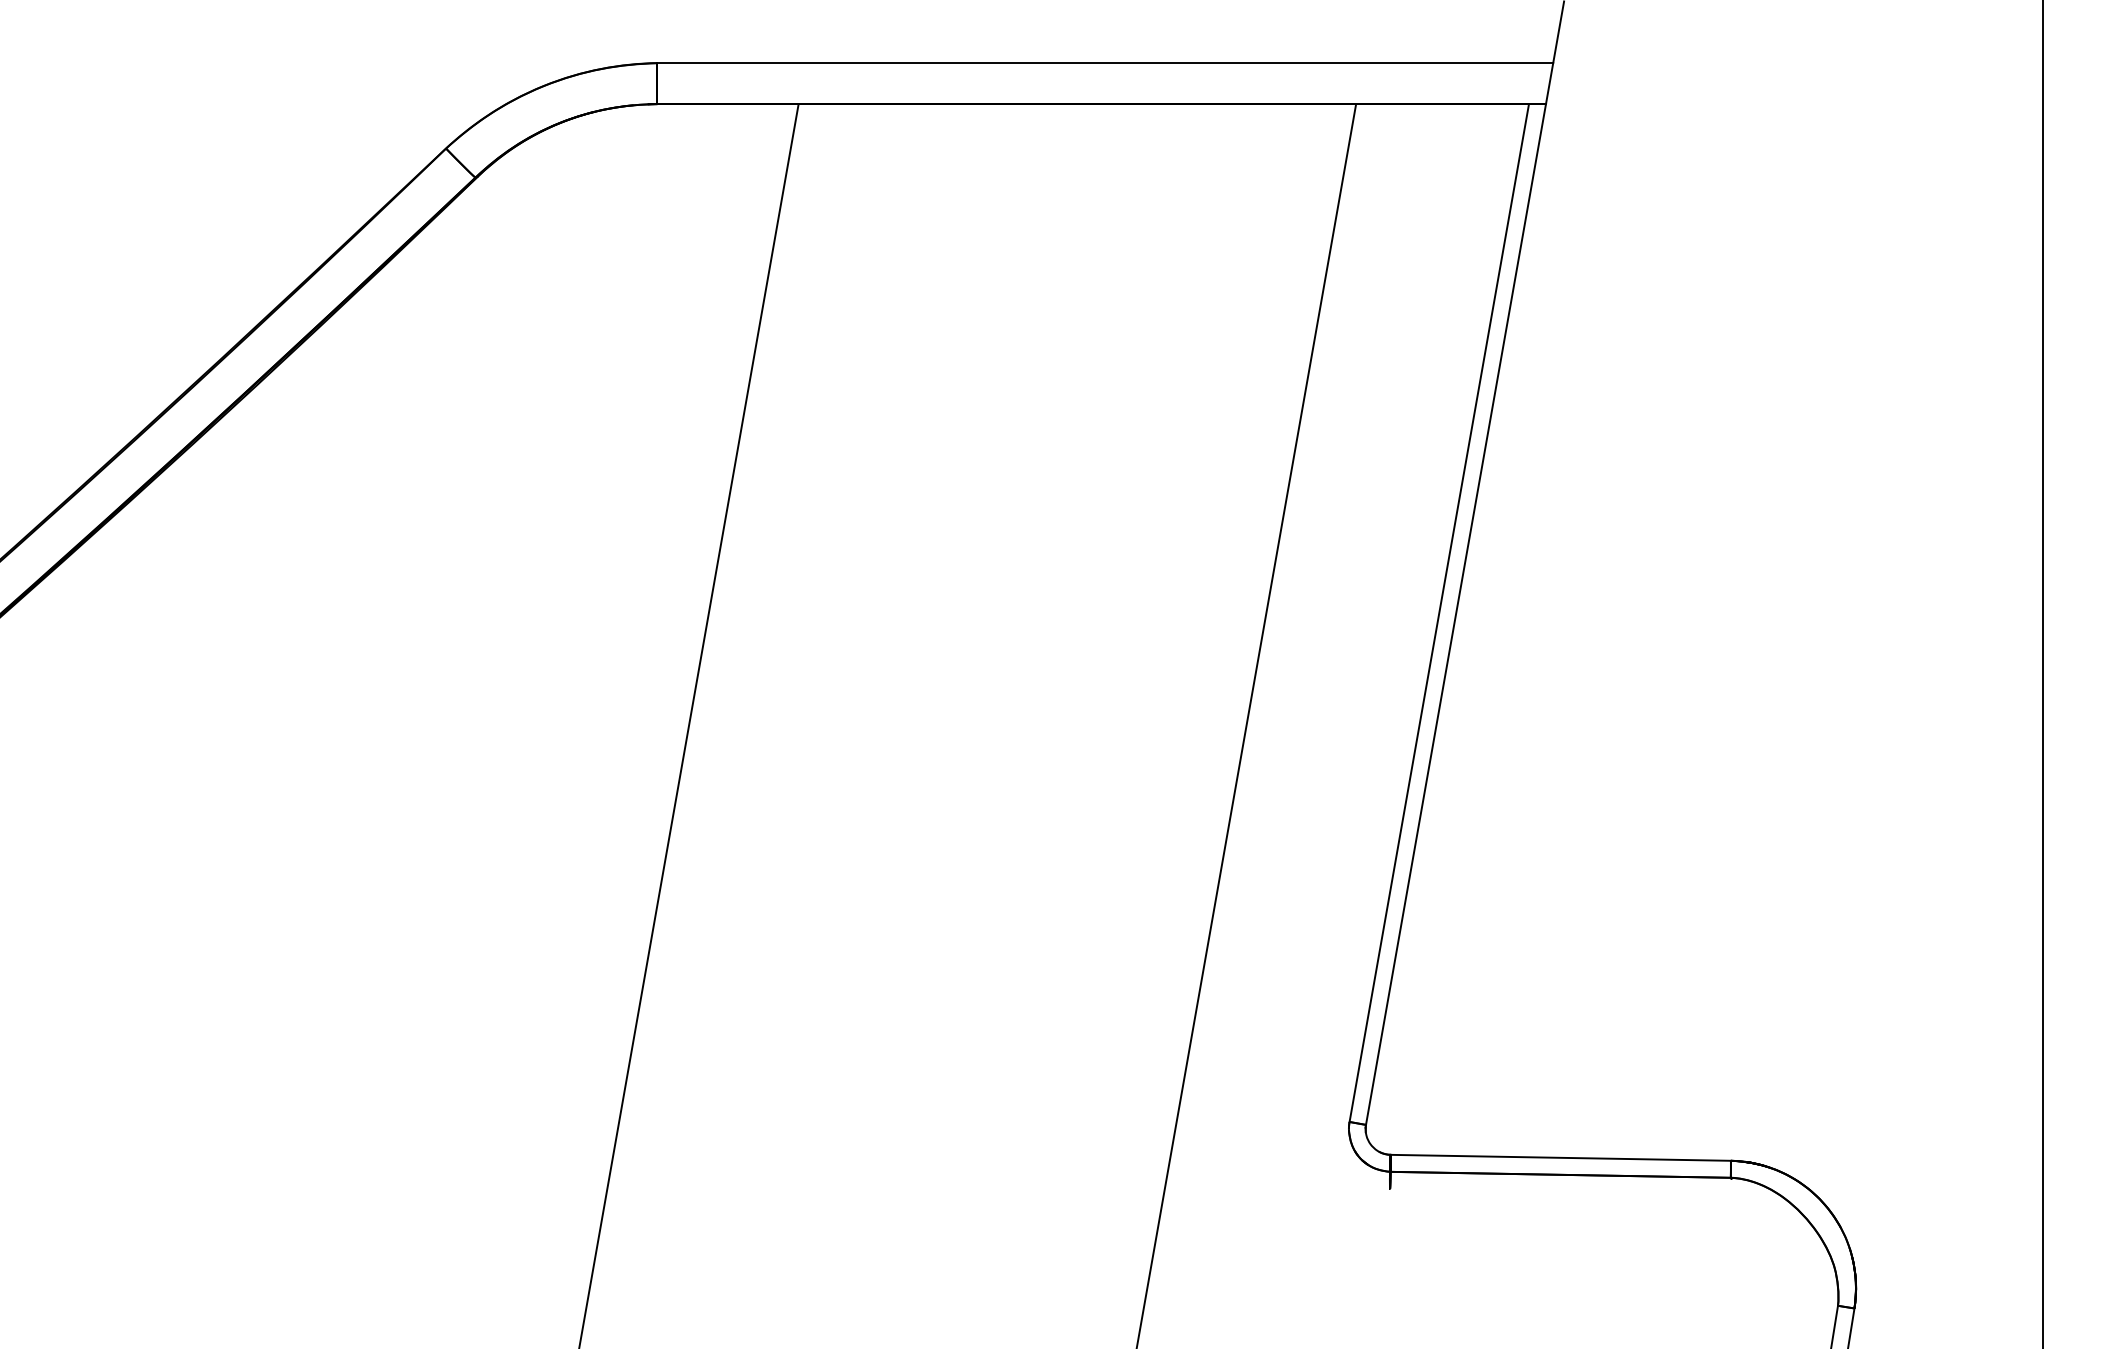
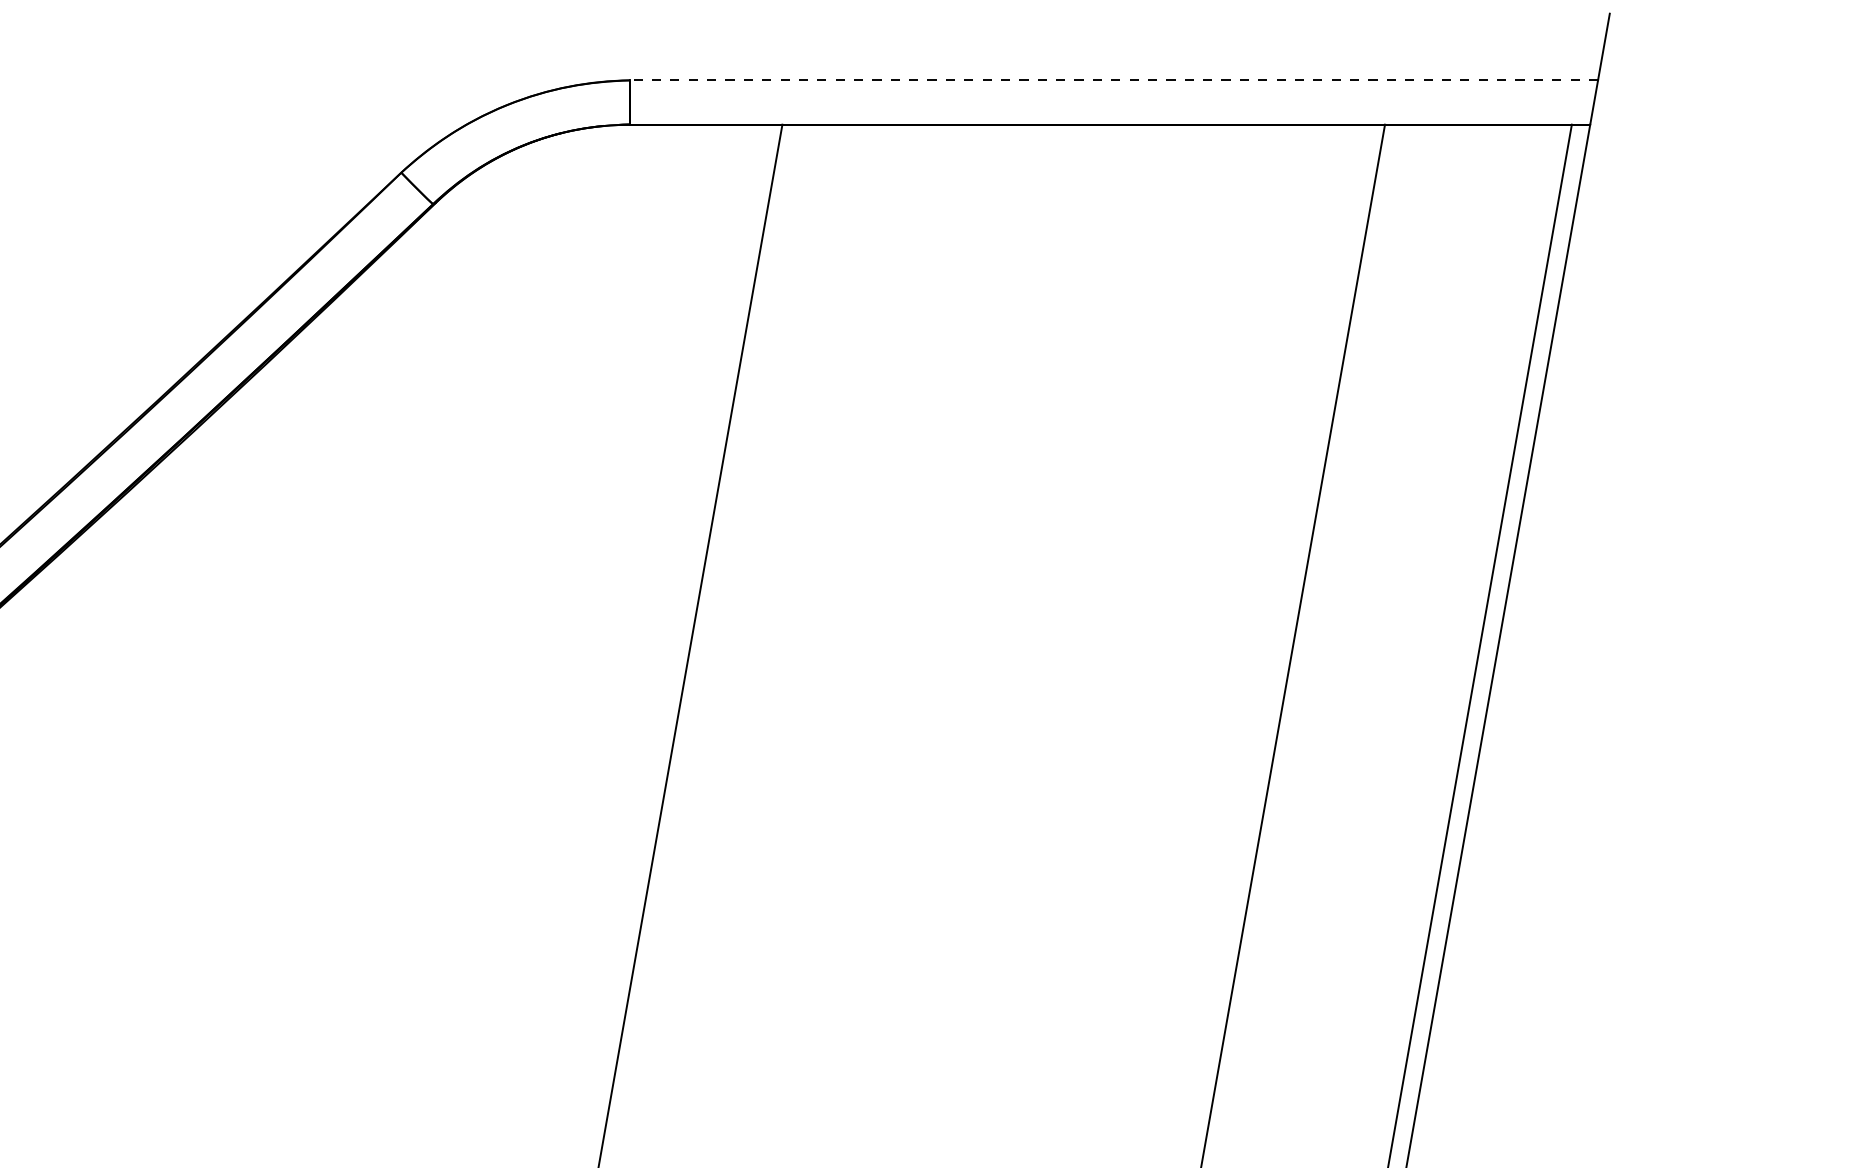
line: (1105, 63) -> (1114, 80), solid -> dashed

